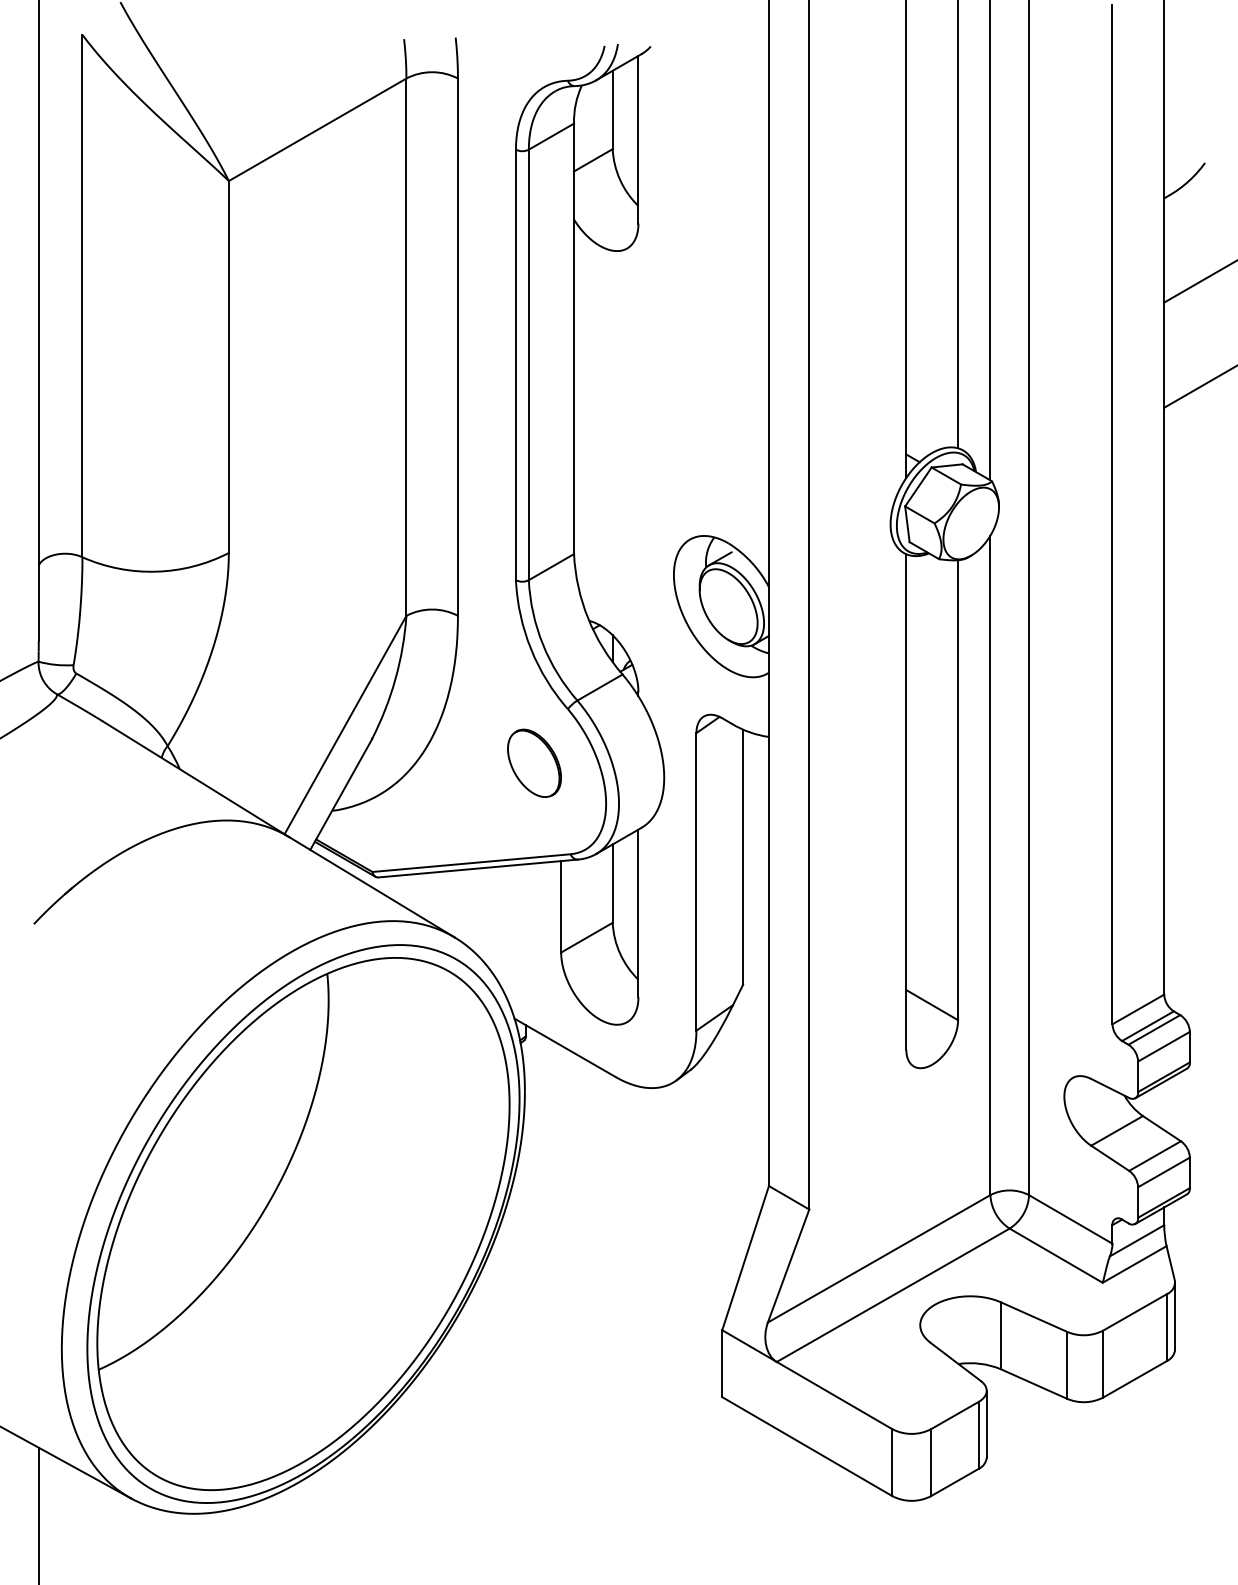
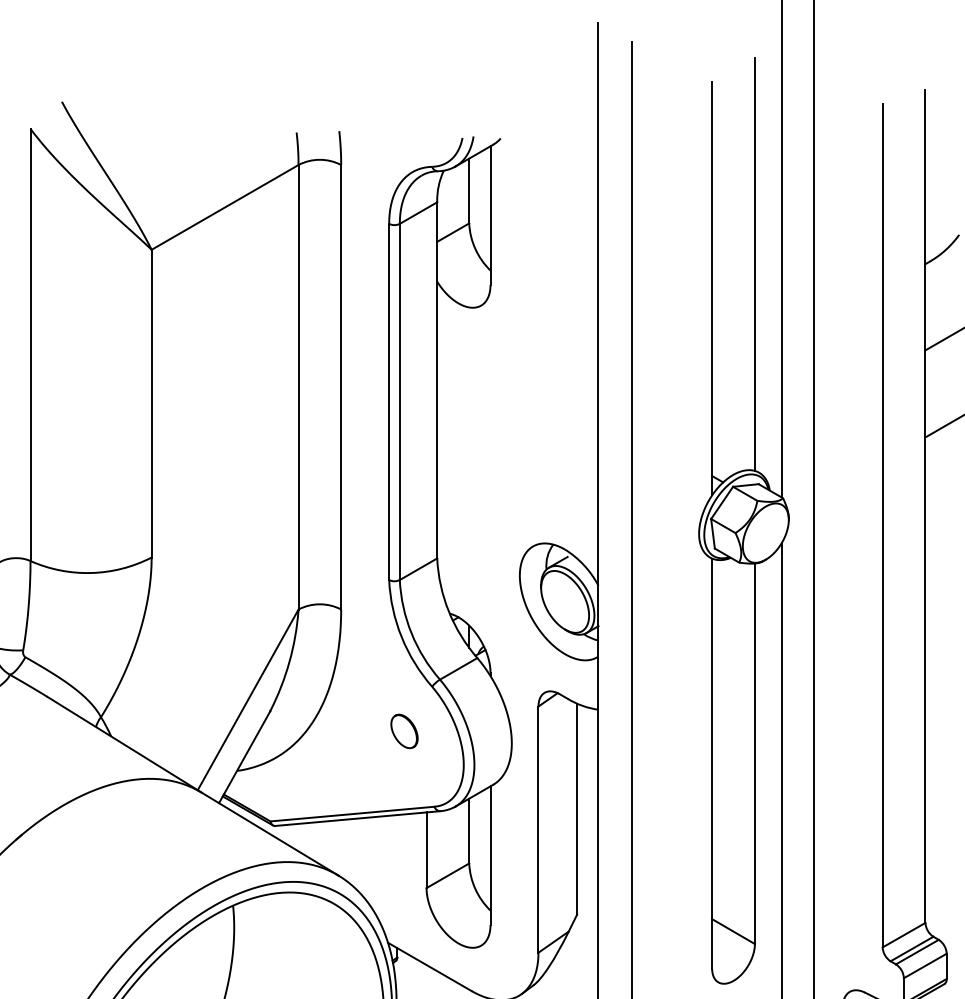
part: (534, 762) -> (404, 730), size x0.6

